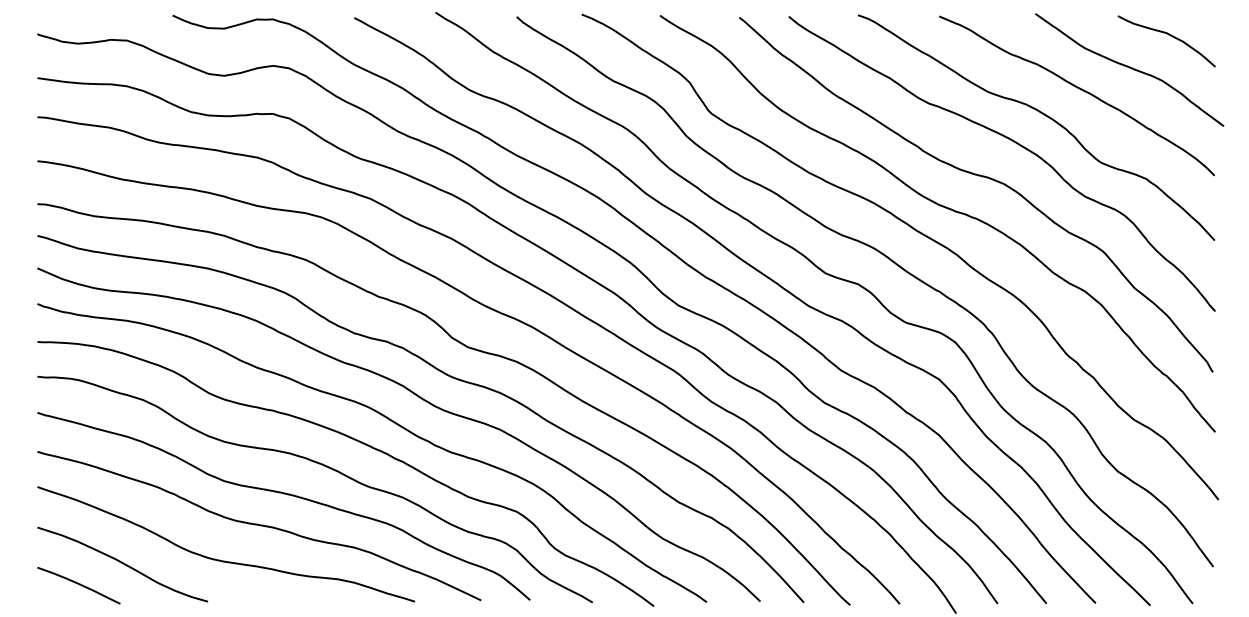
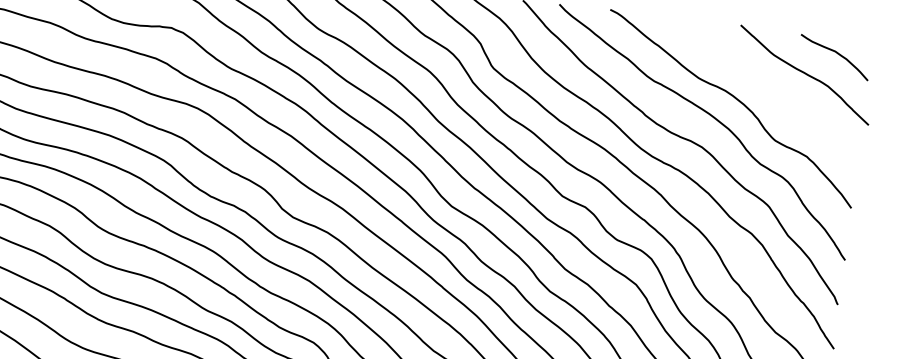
curve: (1079, 89) -> (766, 84), removed

